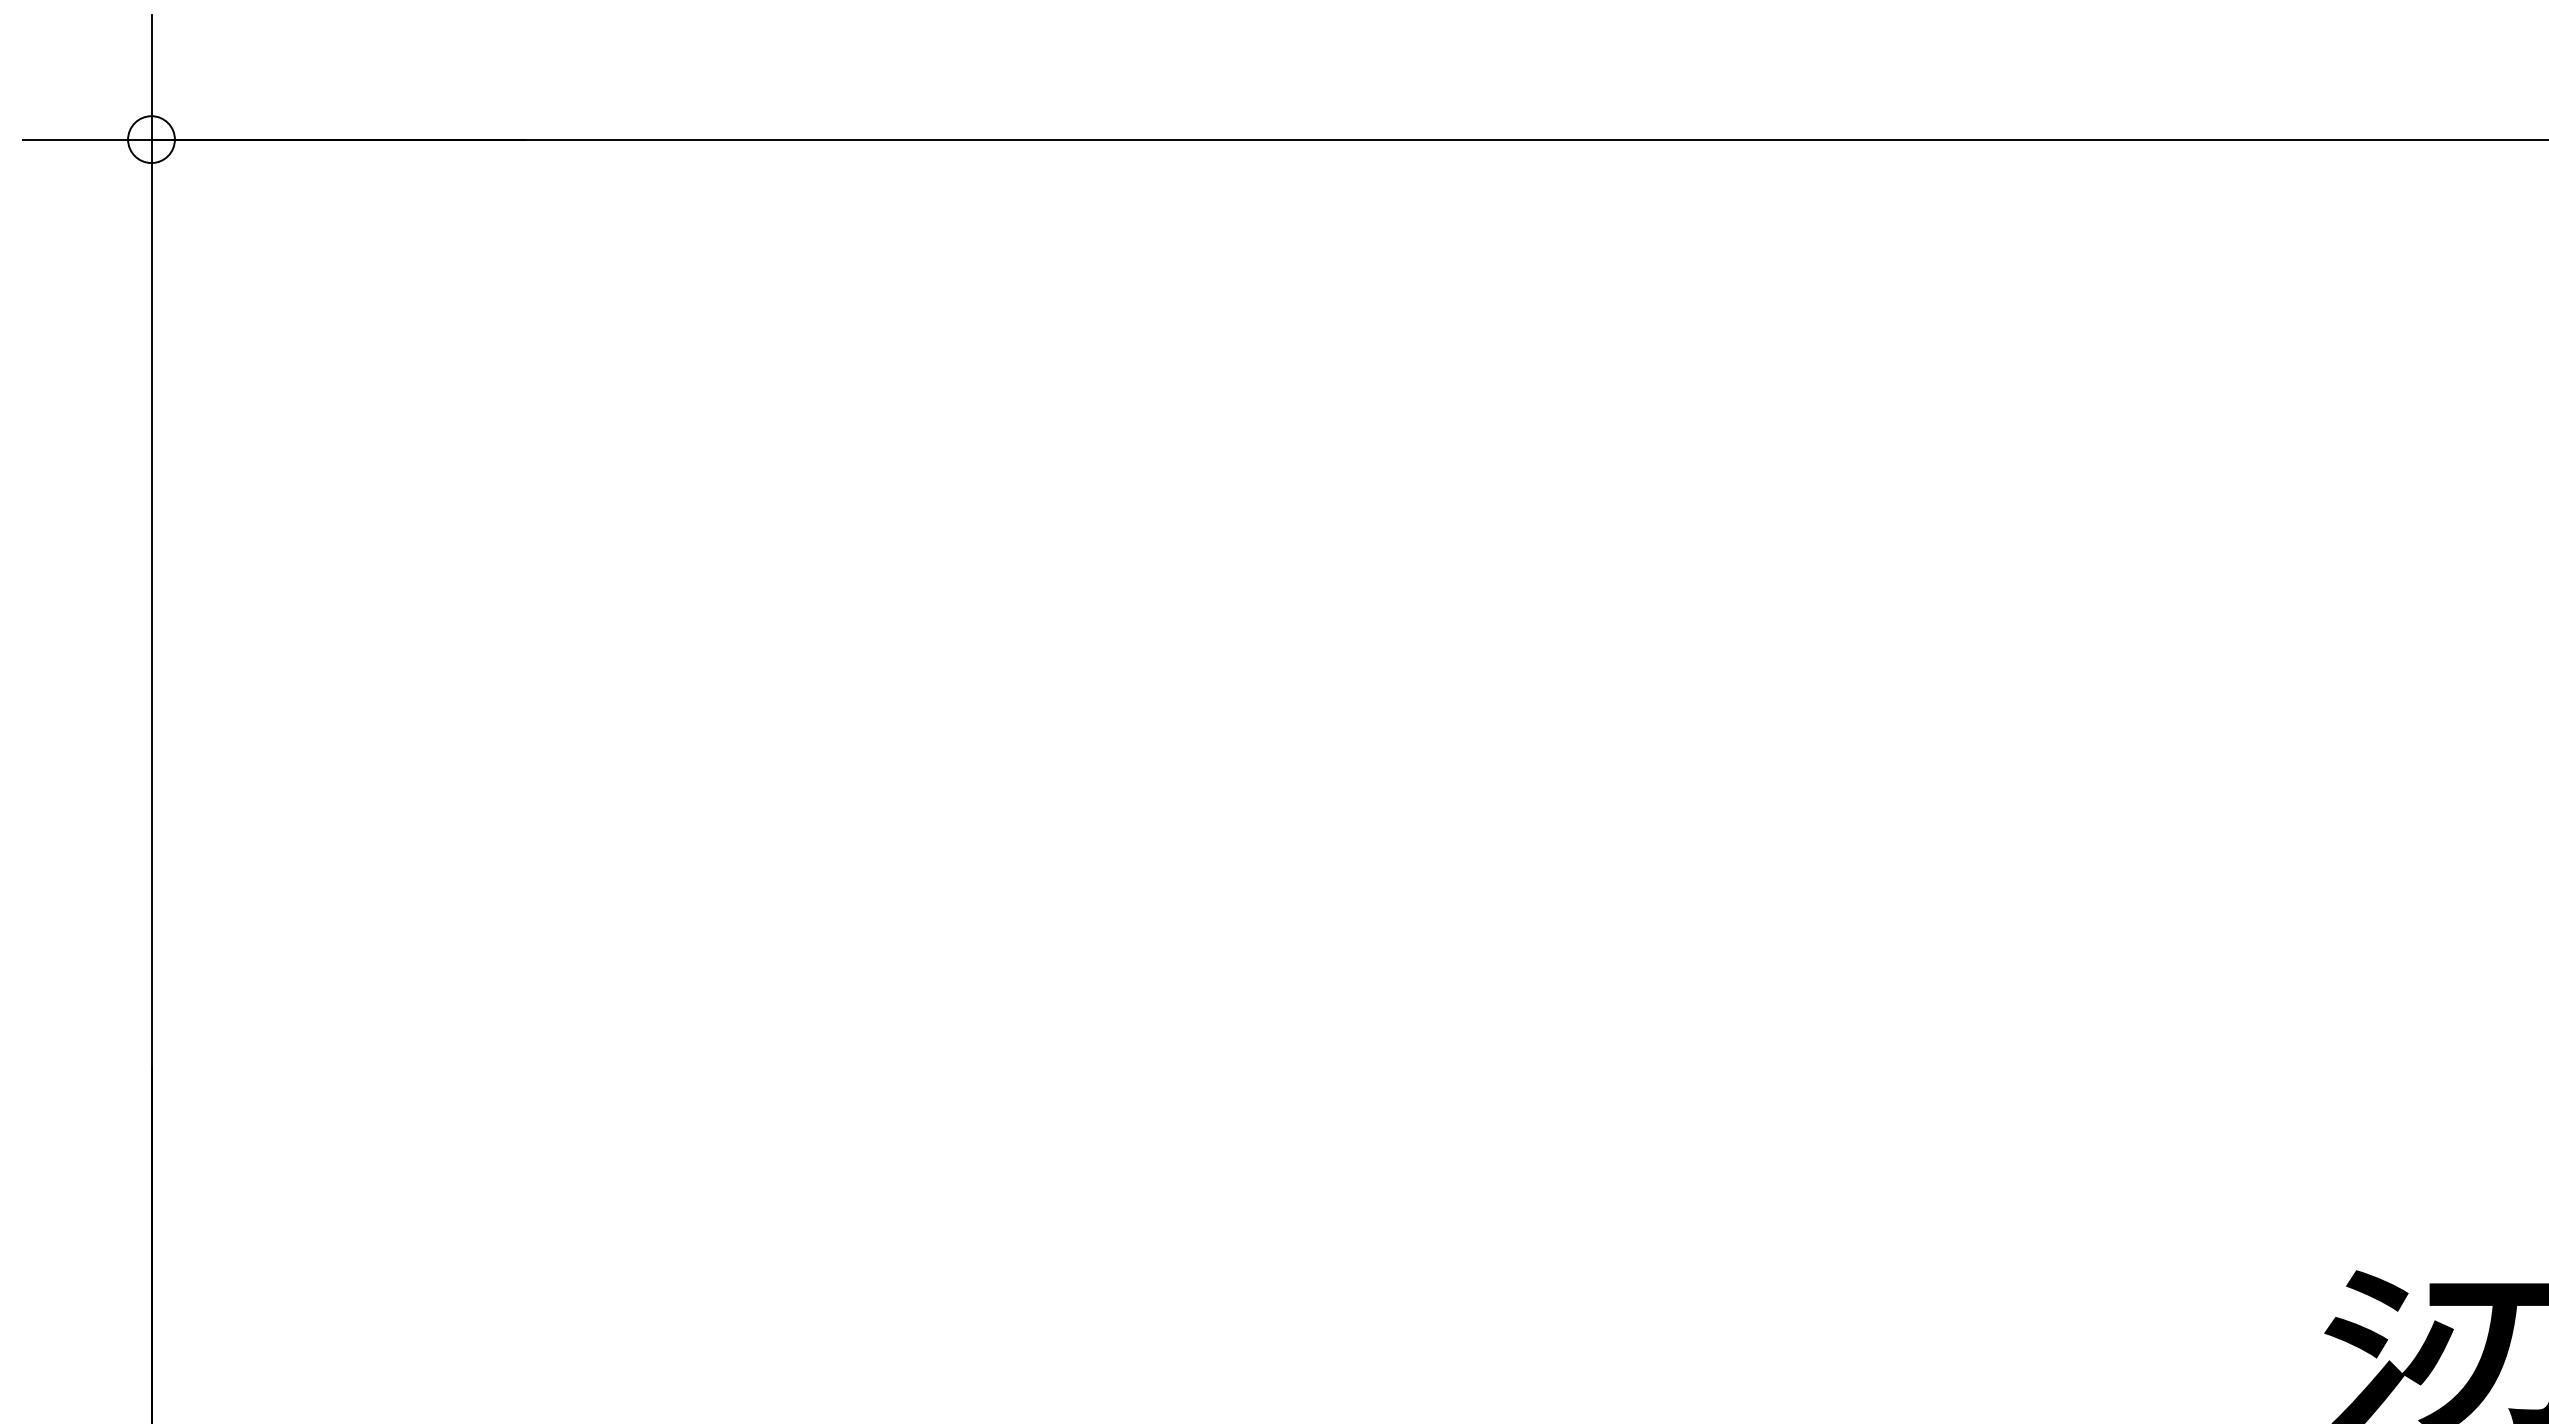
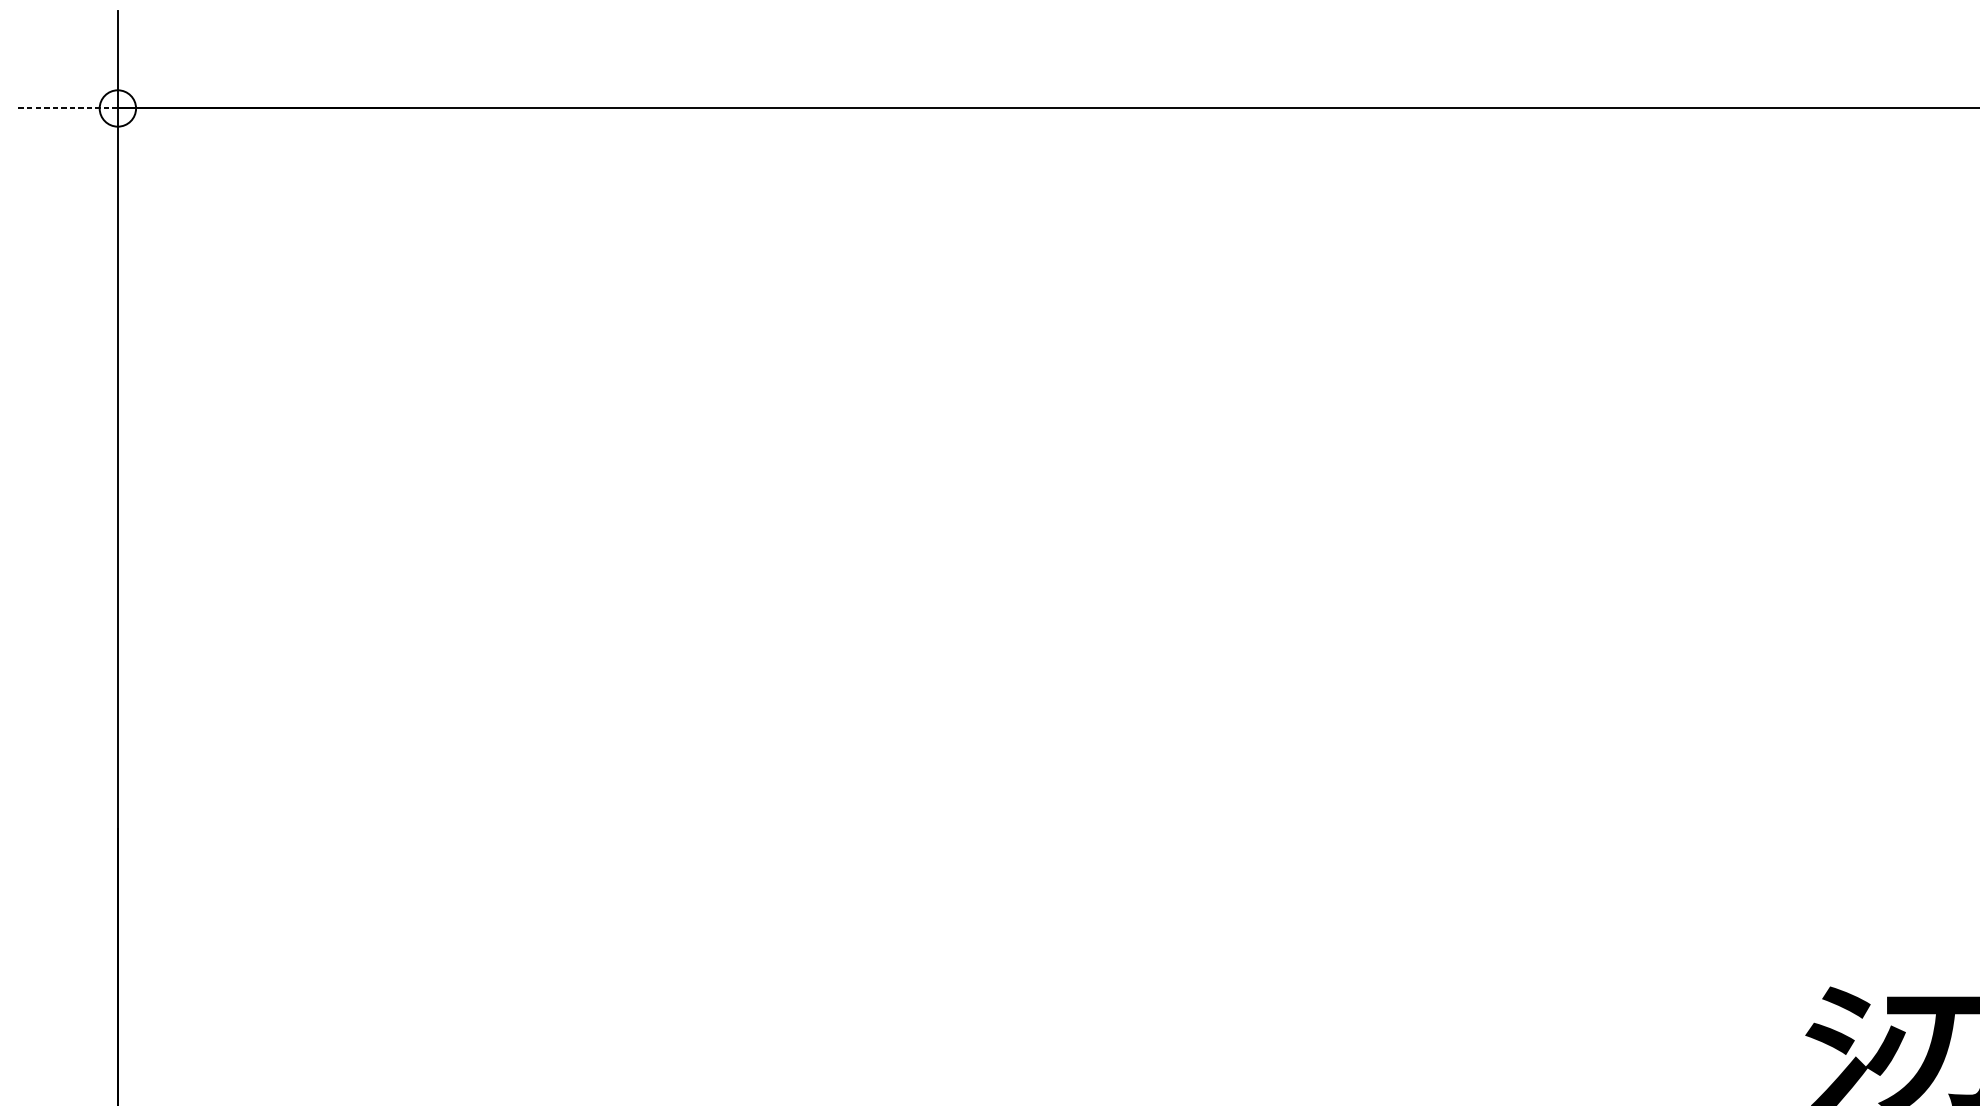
line: (86, 139) -> (67, 108), solid -> dashed

